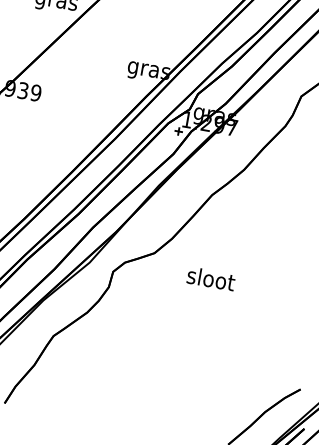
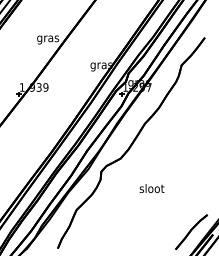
text: (210, 278) -> (151, 188), moved

